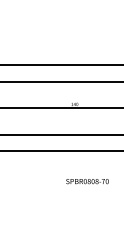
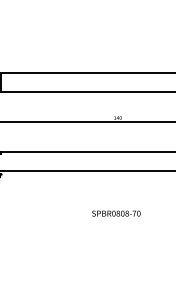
text: (87, 181) -> (116, 213), moved

